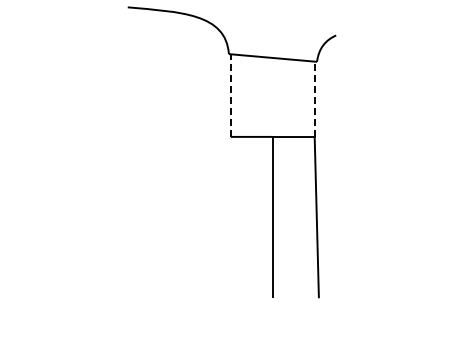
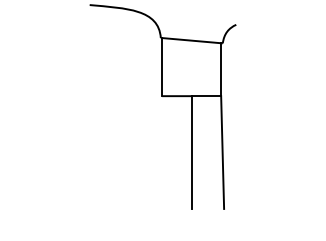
line: (230, 95) -> (161, 67), dashed -> solid
line: (314, 99) -> (221, 69), dashed -> solid

